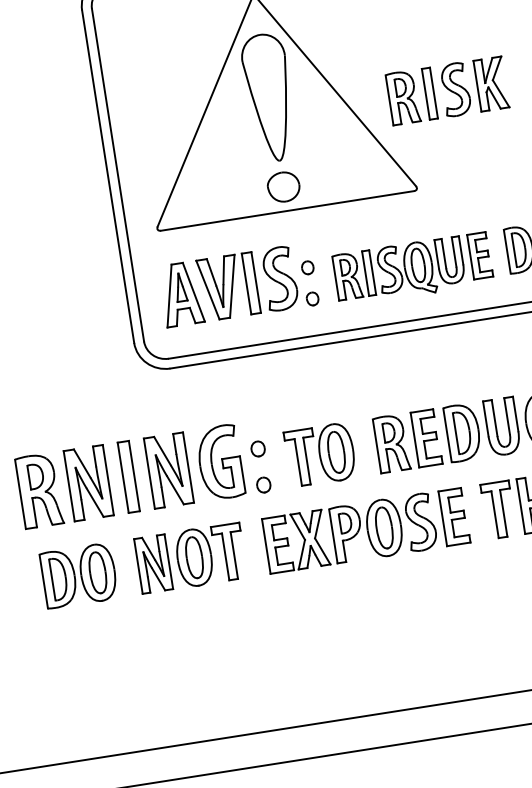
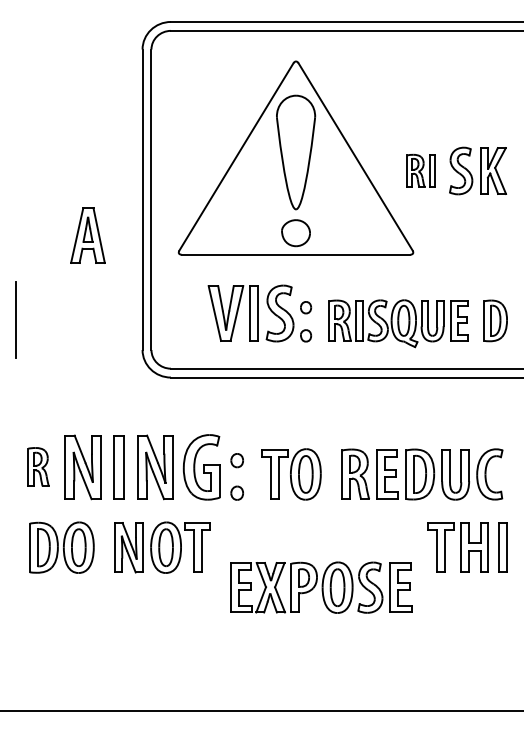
part: (410, 96) -> (420, 170), size x0.7
part: (180, 294) -> (87, 235), moved
part: (39, 489) -> (38, 466), size x0.6
part: (366, 530) -> (321, 587), moved

